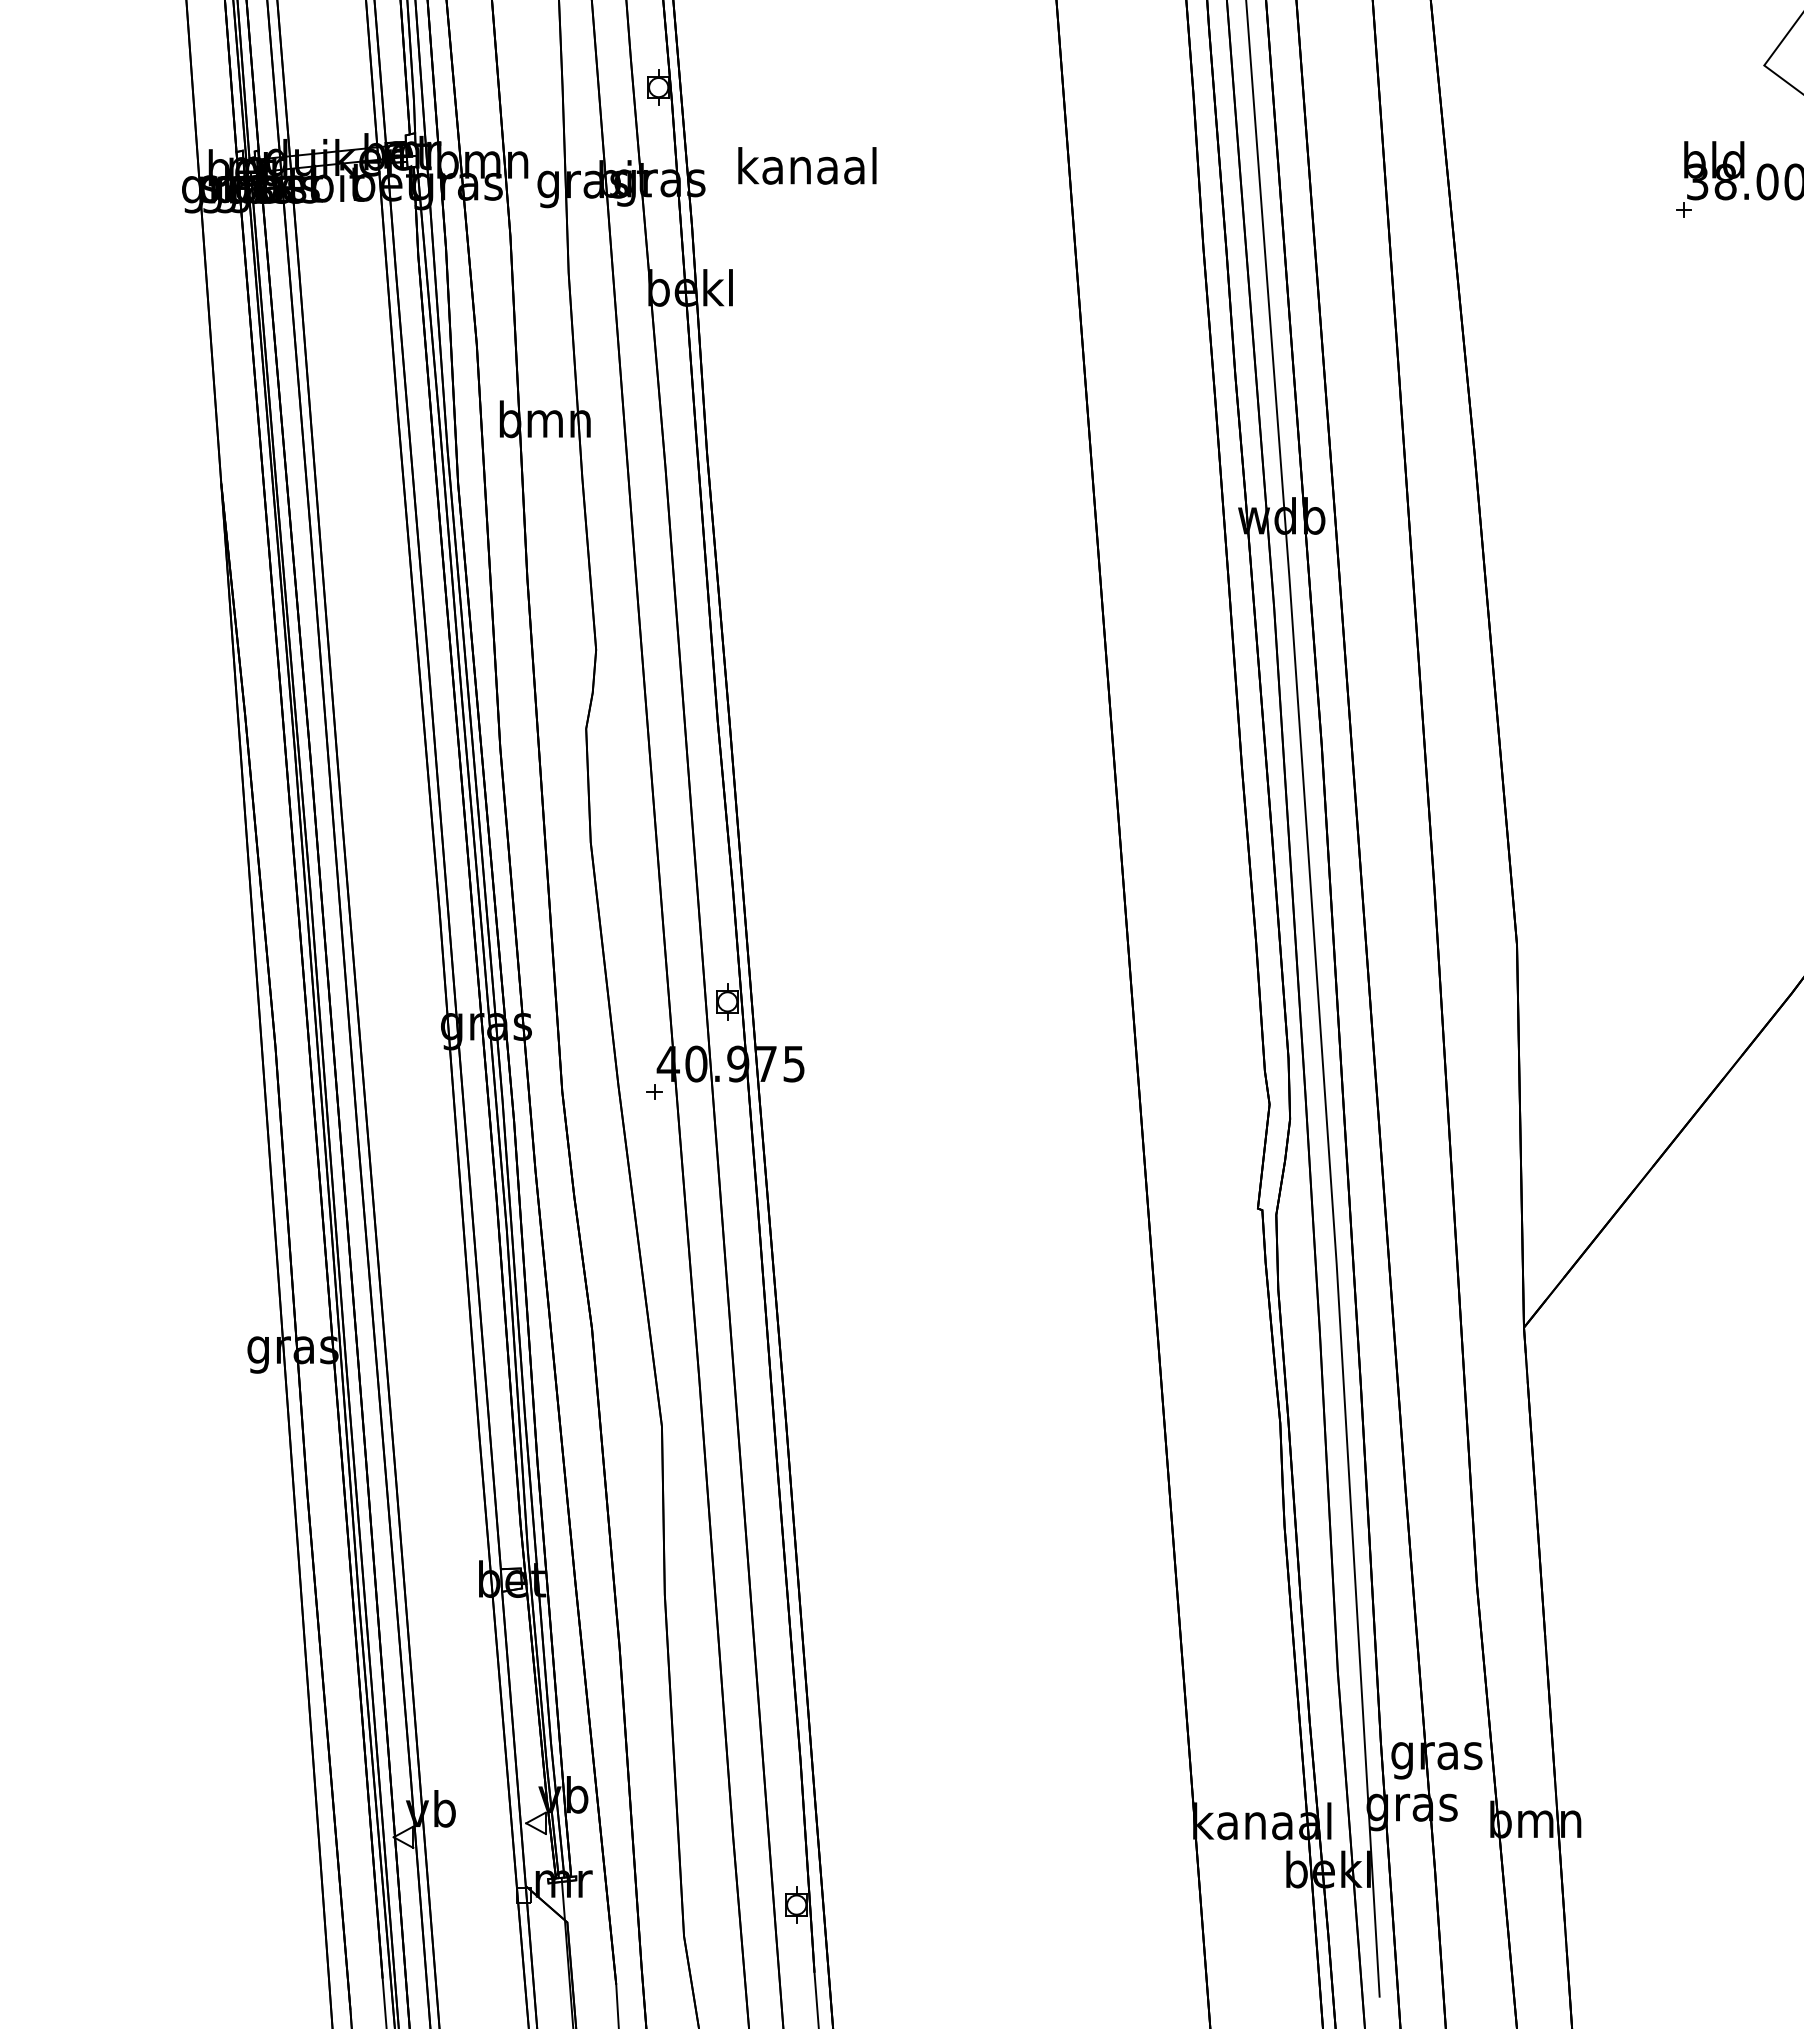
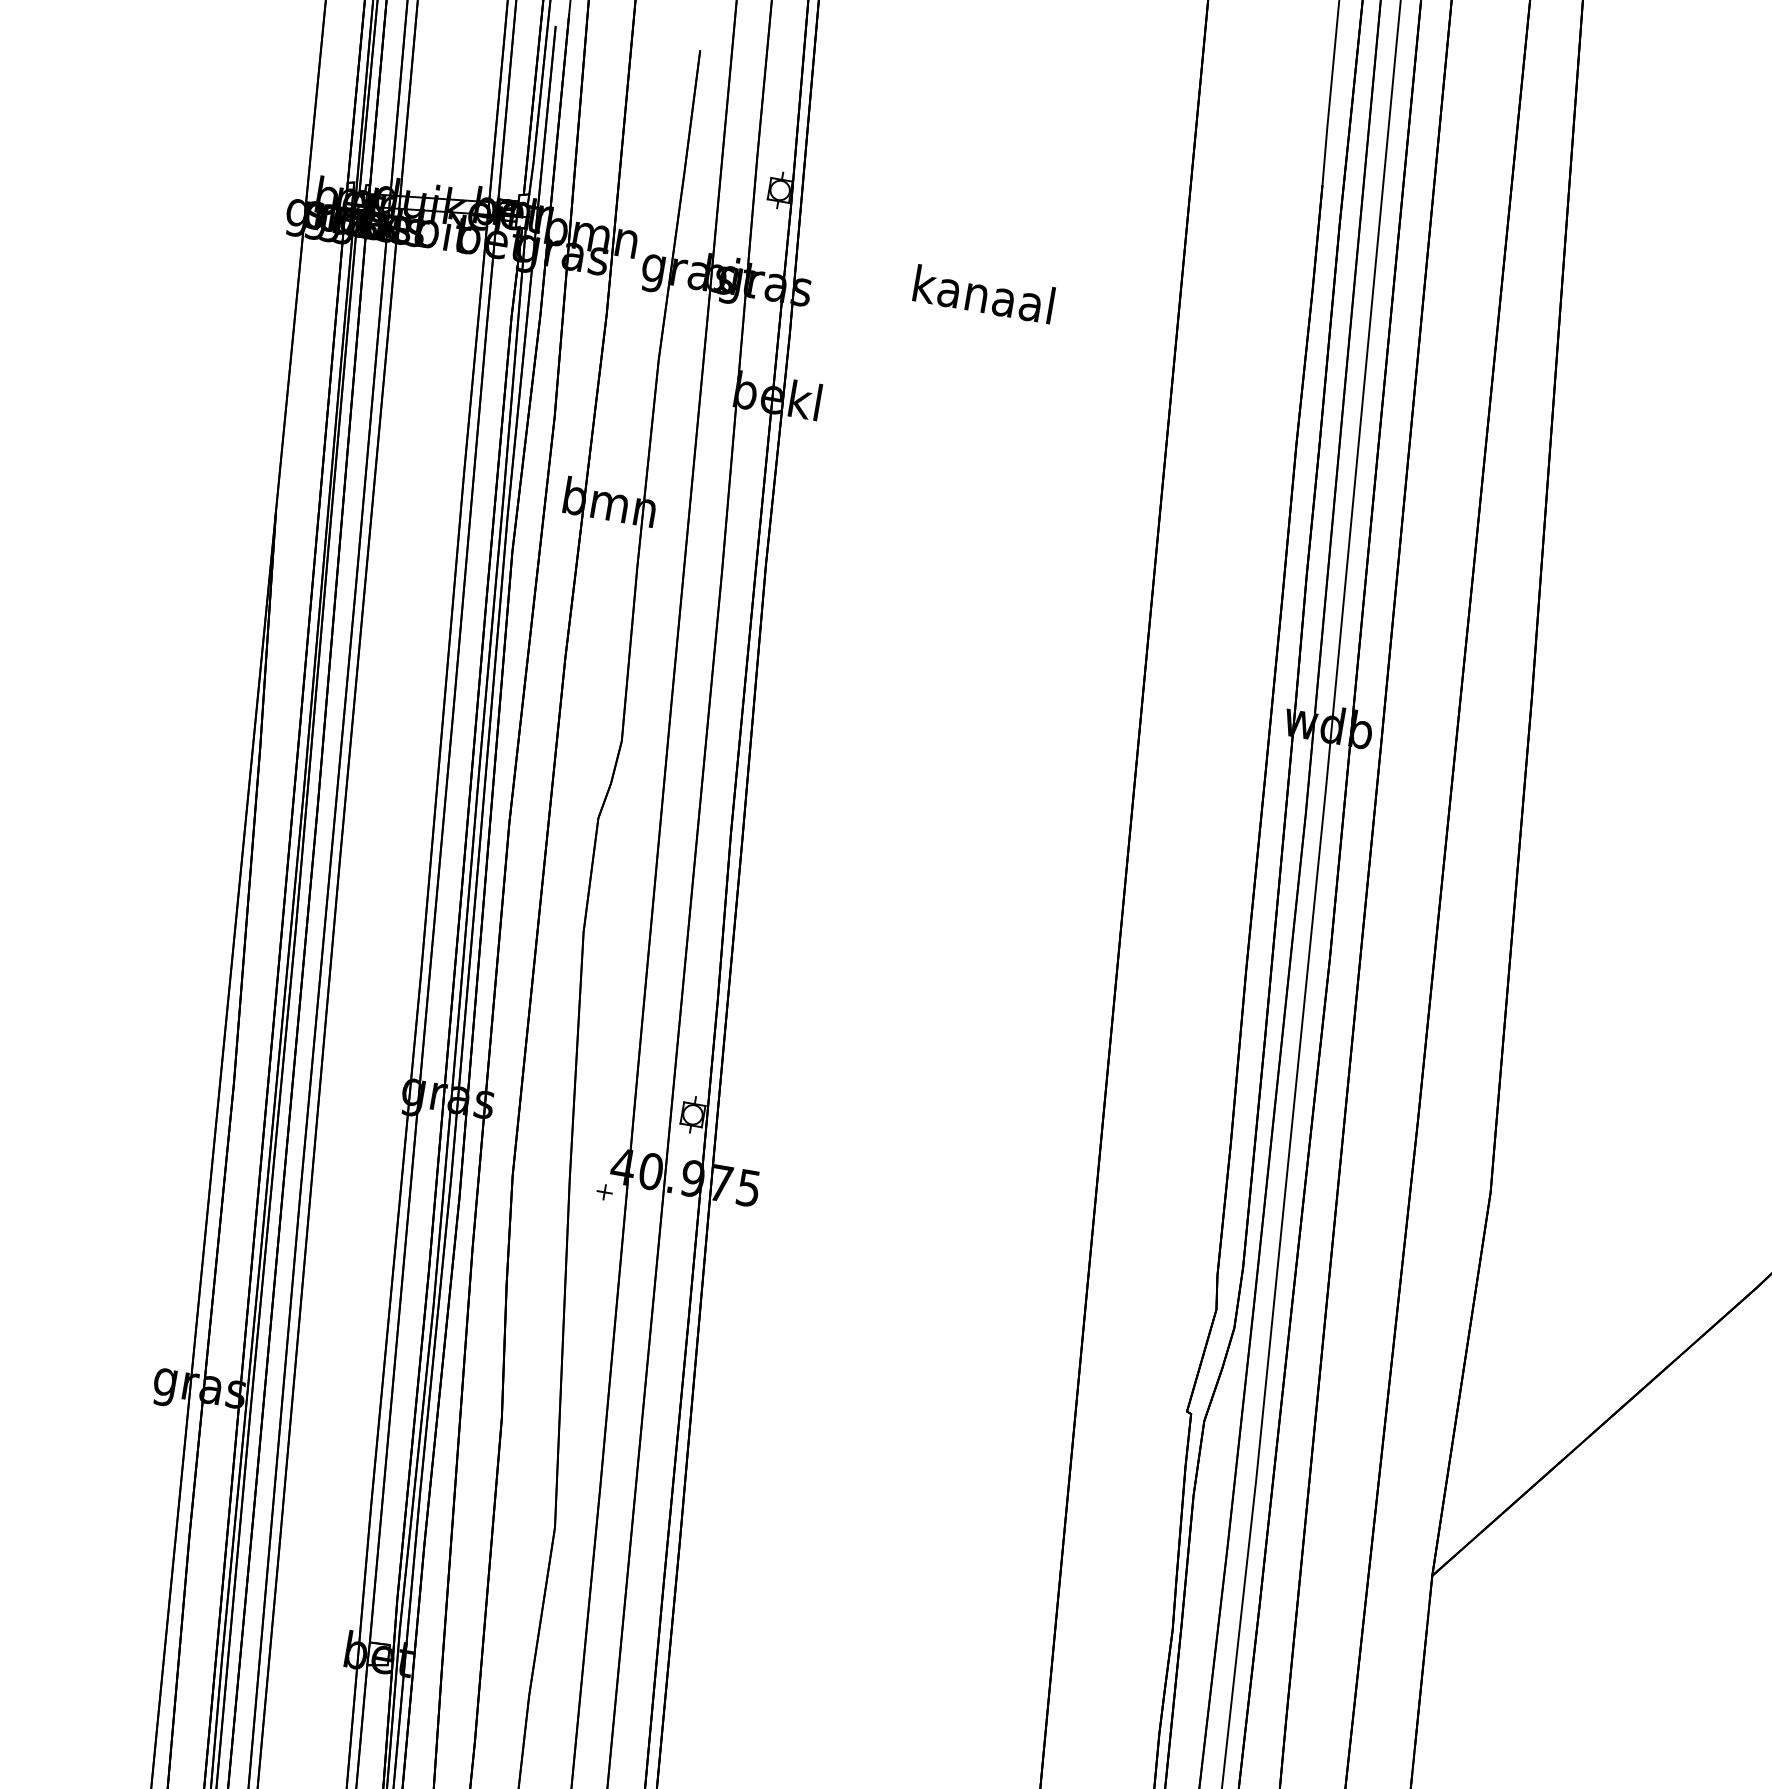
text: (807, 165) -> (984, 294), moved

